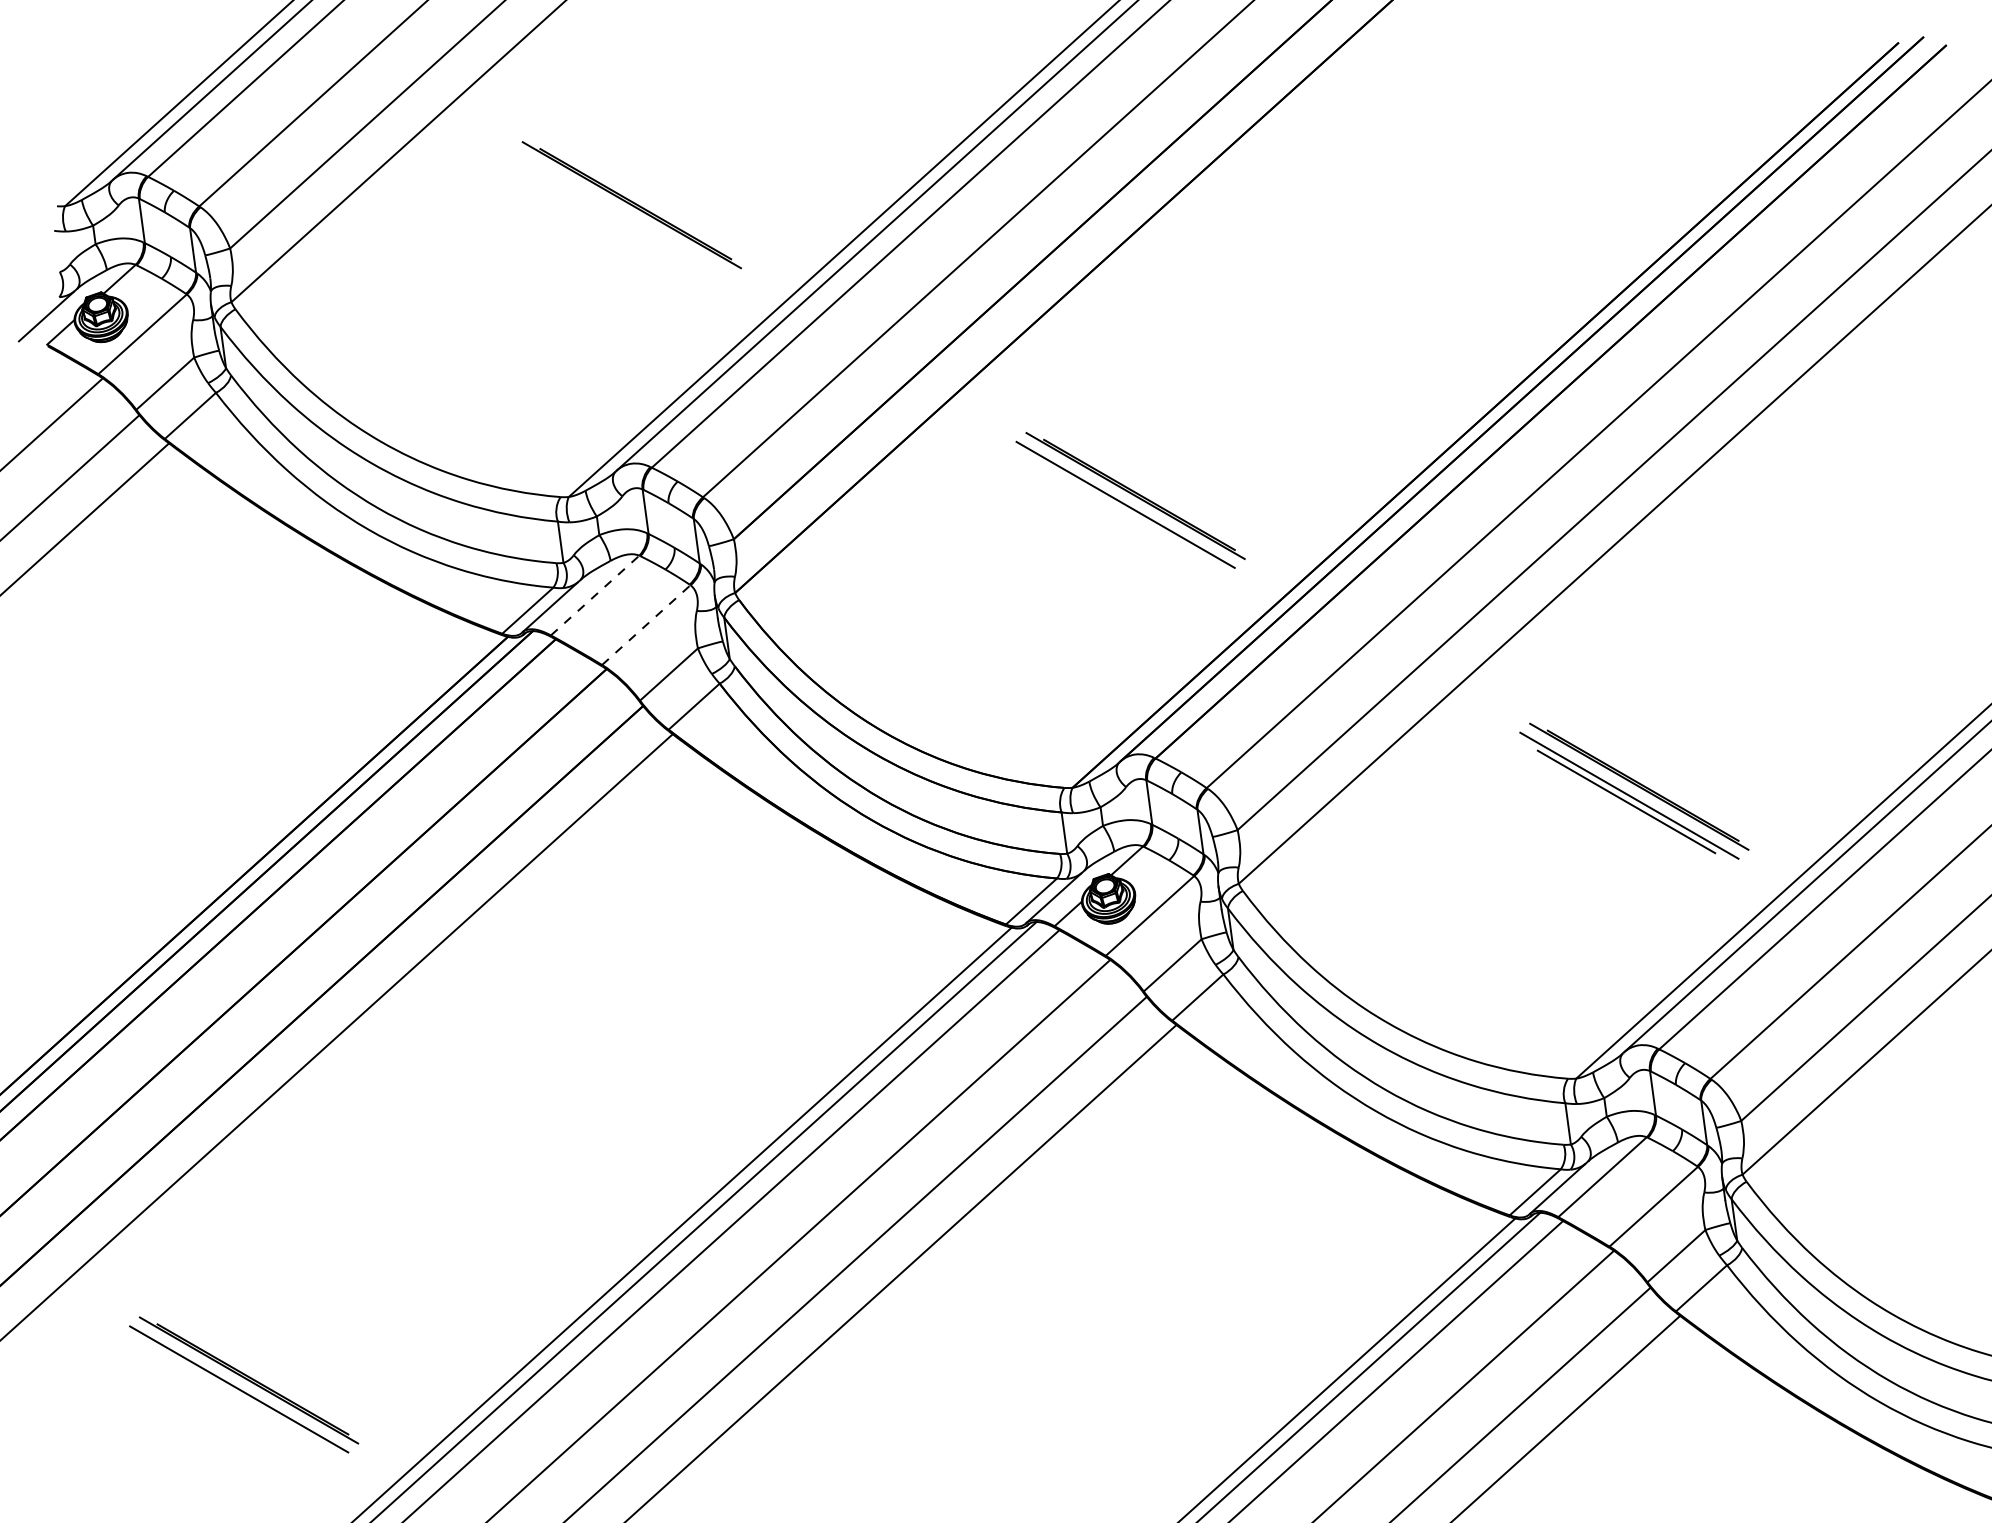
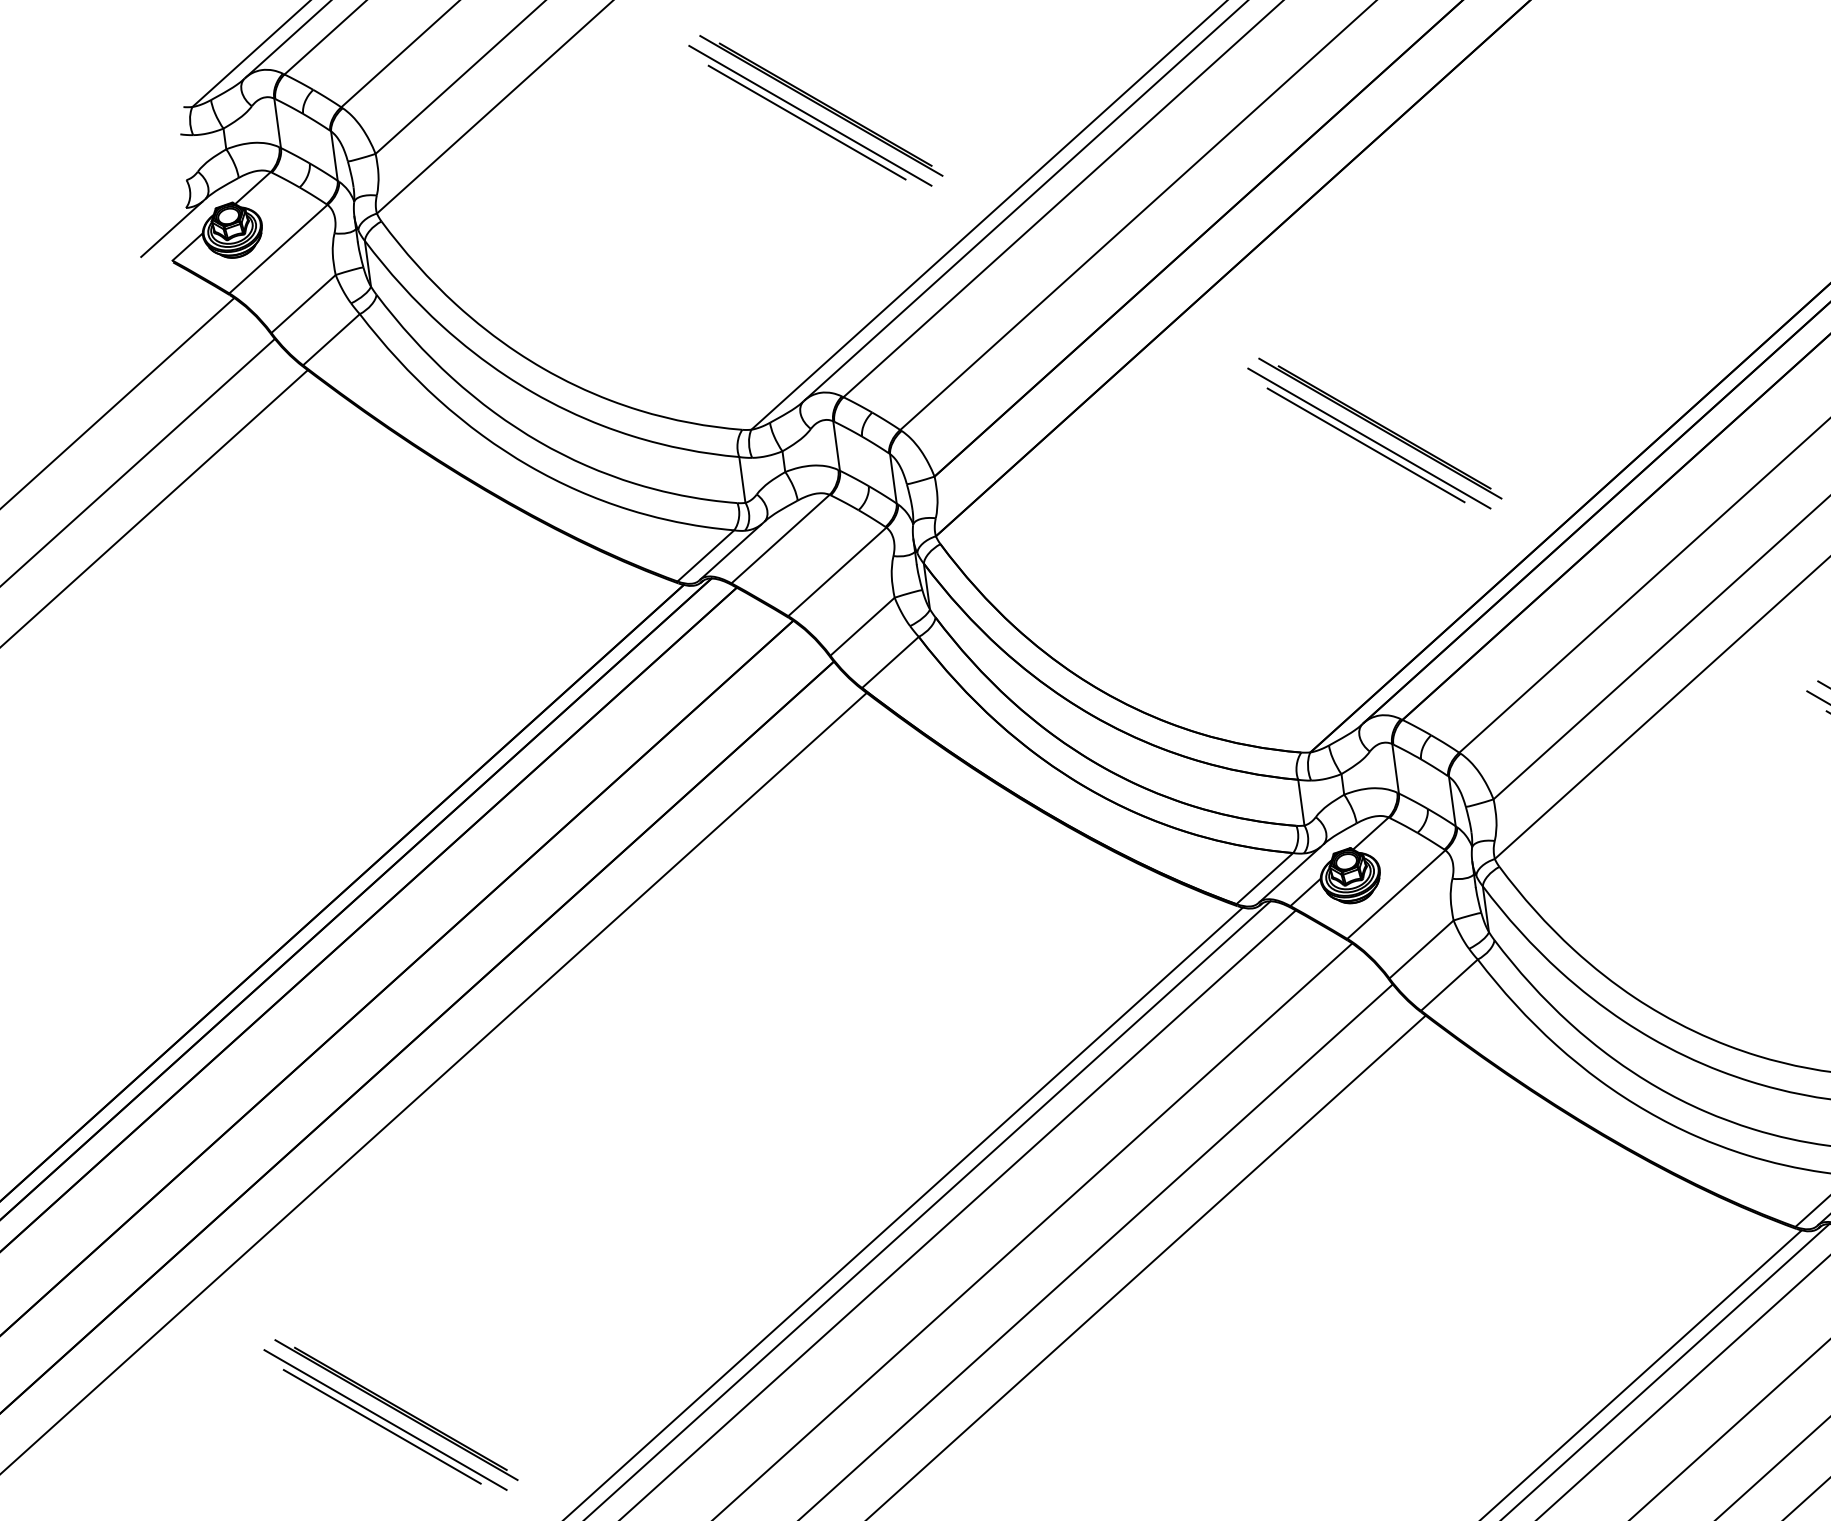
part: (621, 214) -> (809, 116), added
line: (1122, 510) -> (1365, 444), added
line: (595, 595) -> (780, 539), dashed -> solid
line: (646, 625) -> (837, 572), dashed -> solid
line: (235, 1395) -> (381, 1426), added

